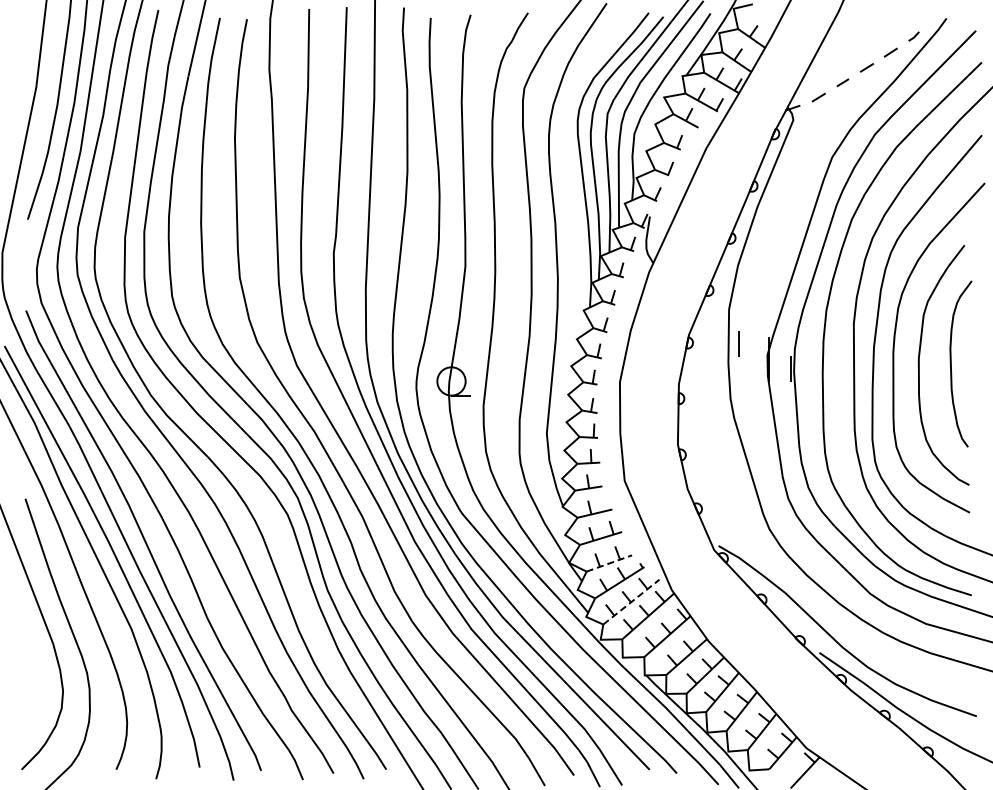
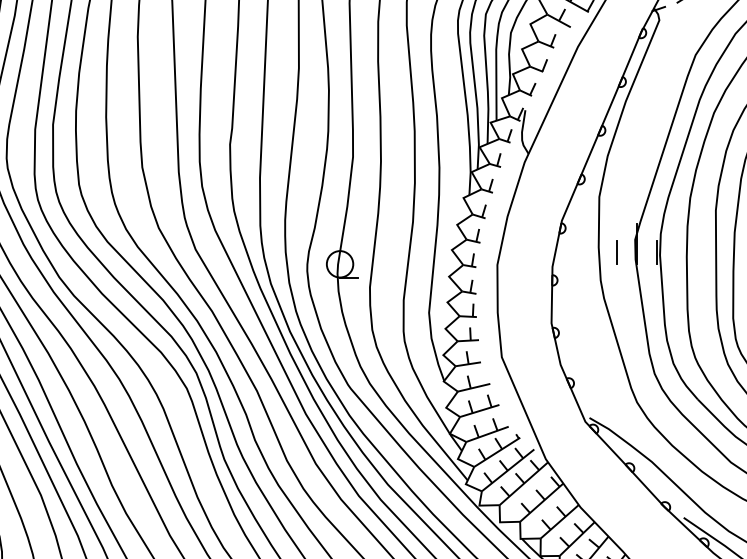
line: (738, 343) -> (616, 252), moved
line: (609, 563) -> (487, 434), dashed -> solid
line: (631, 602) -> (508, 470), dashed -> solid

